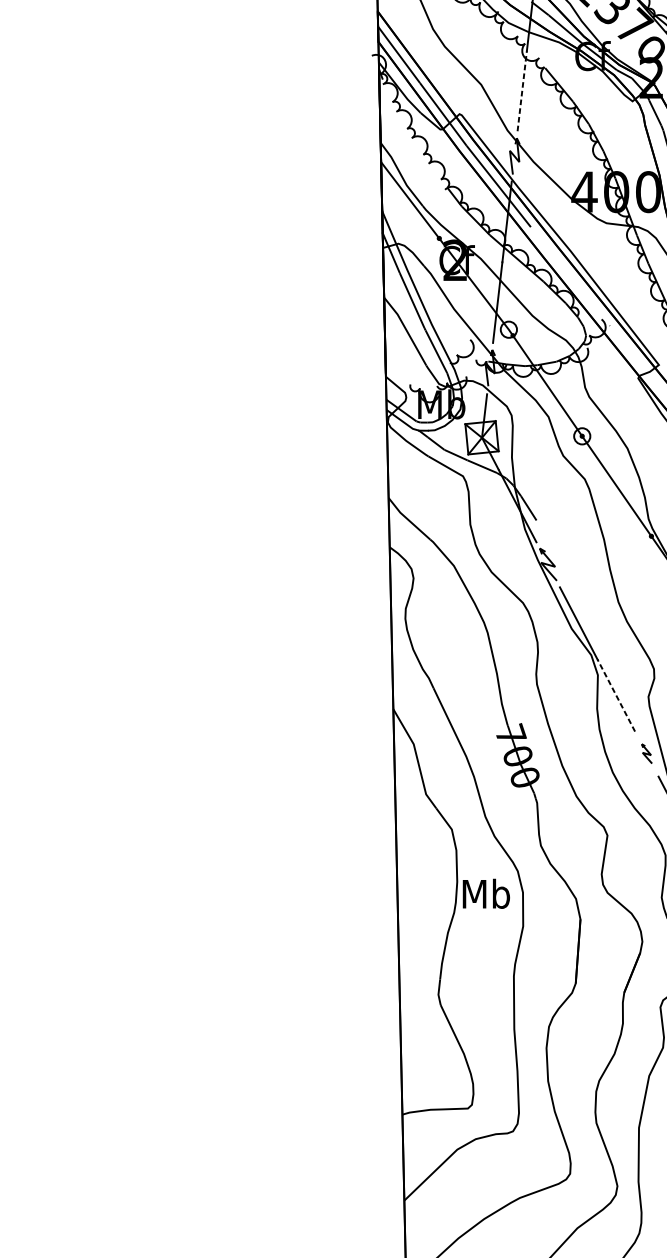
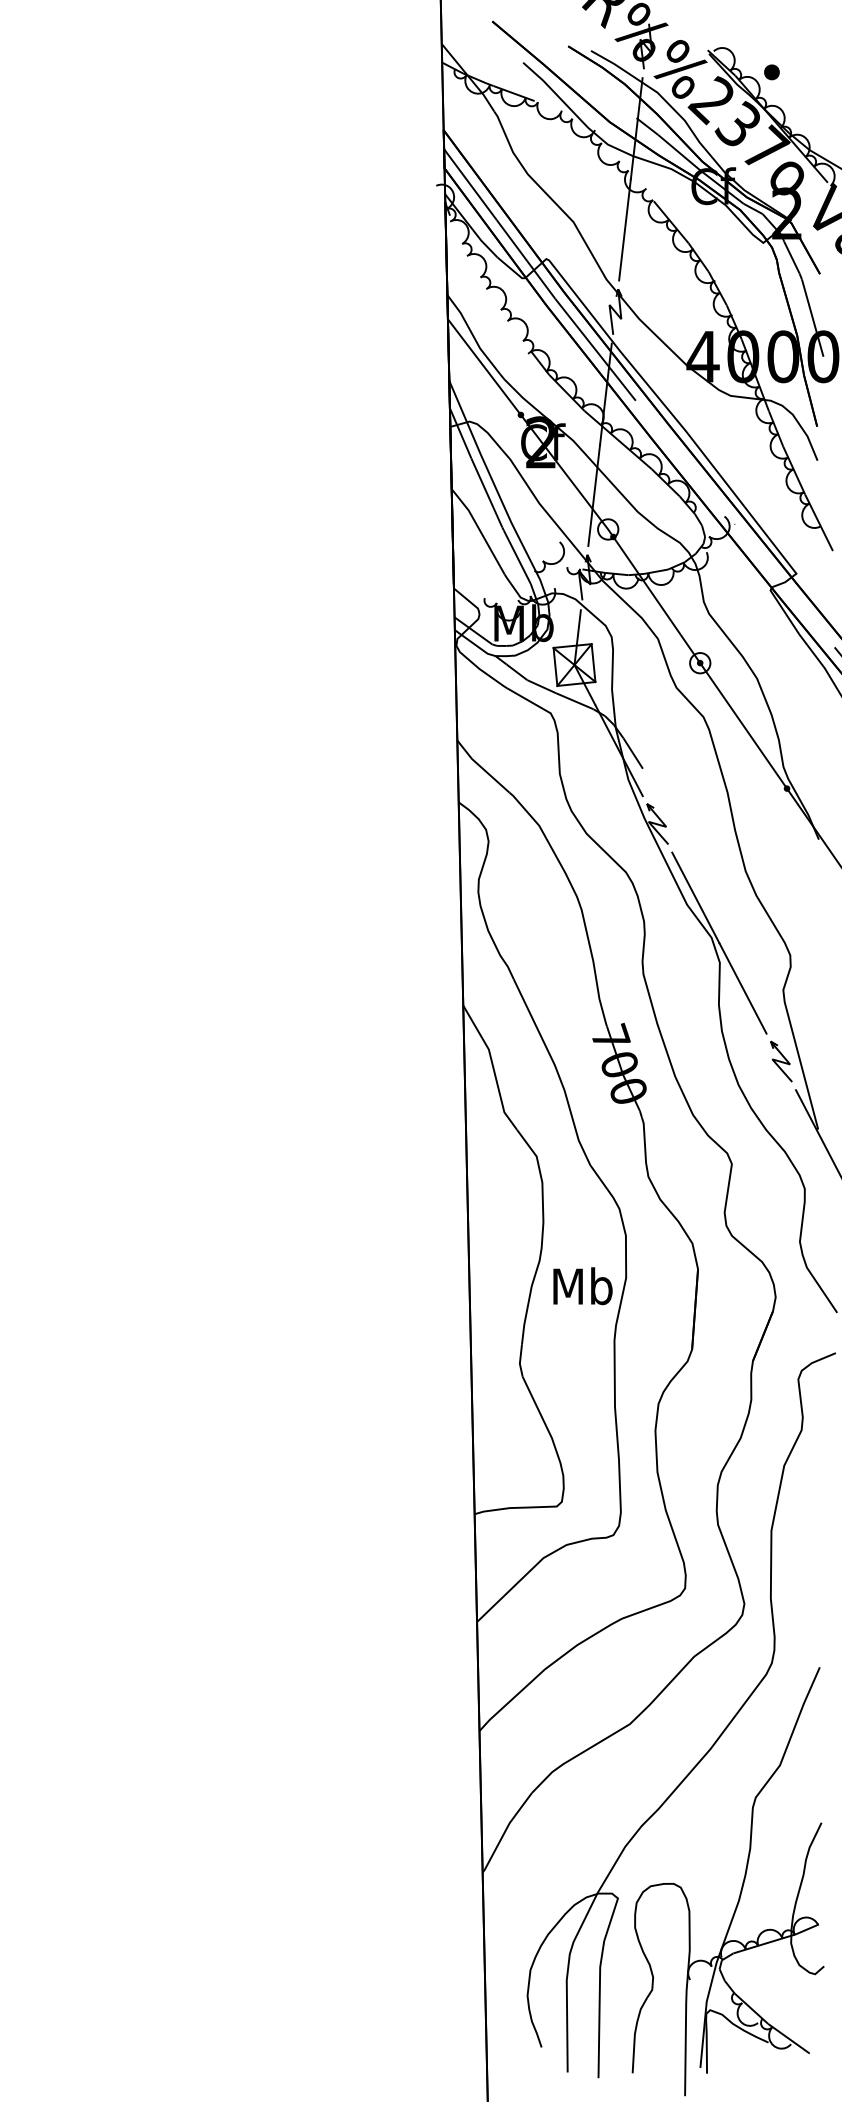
line: (521, 90) -> (624, 229), dashed -> solid
line: (615, 694) -> (742, 987), dashed -> solid
part: (647, 753) -> (781, 1061), size x1.67
text: (486, 894) -> (582, 1286), moved

